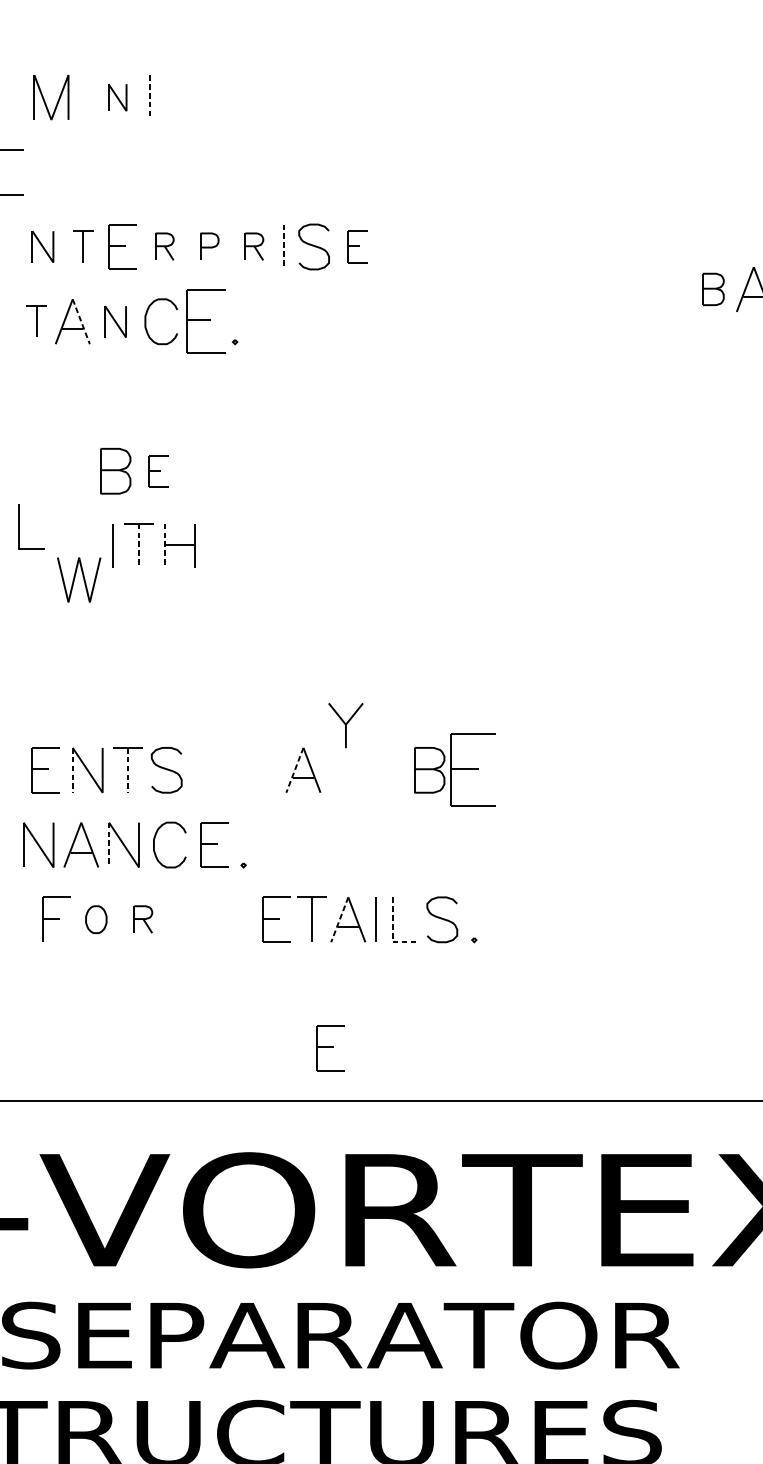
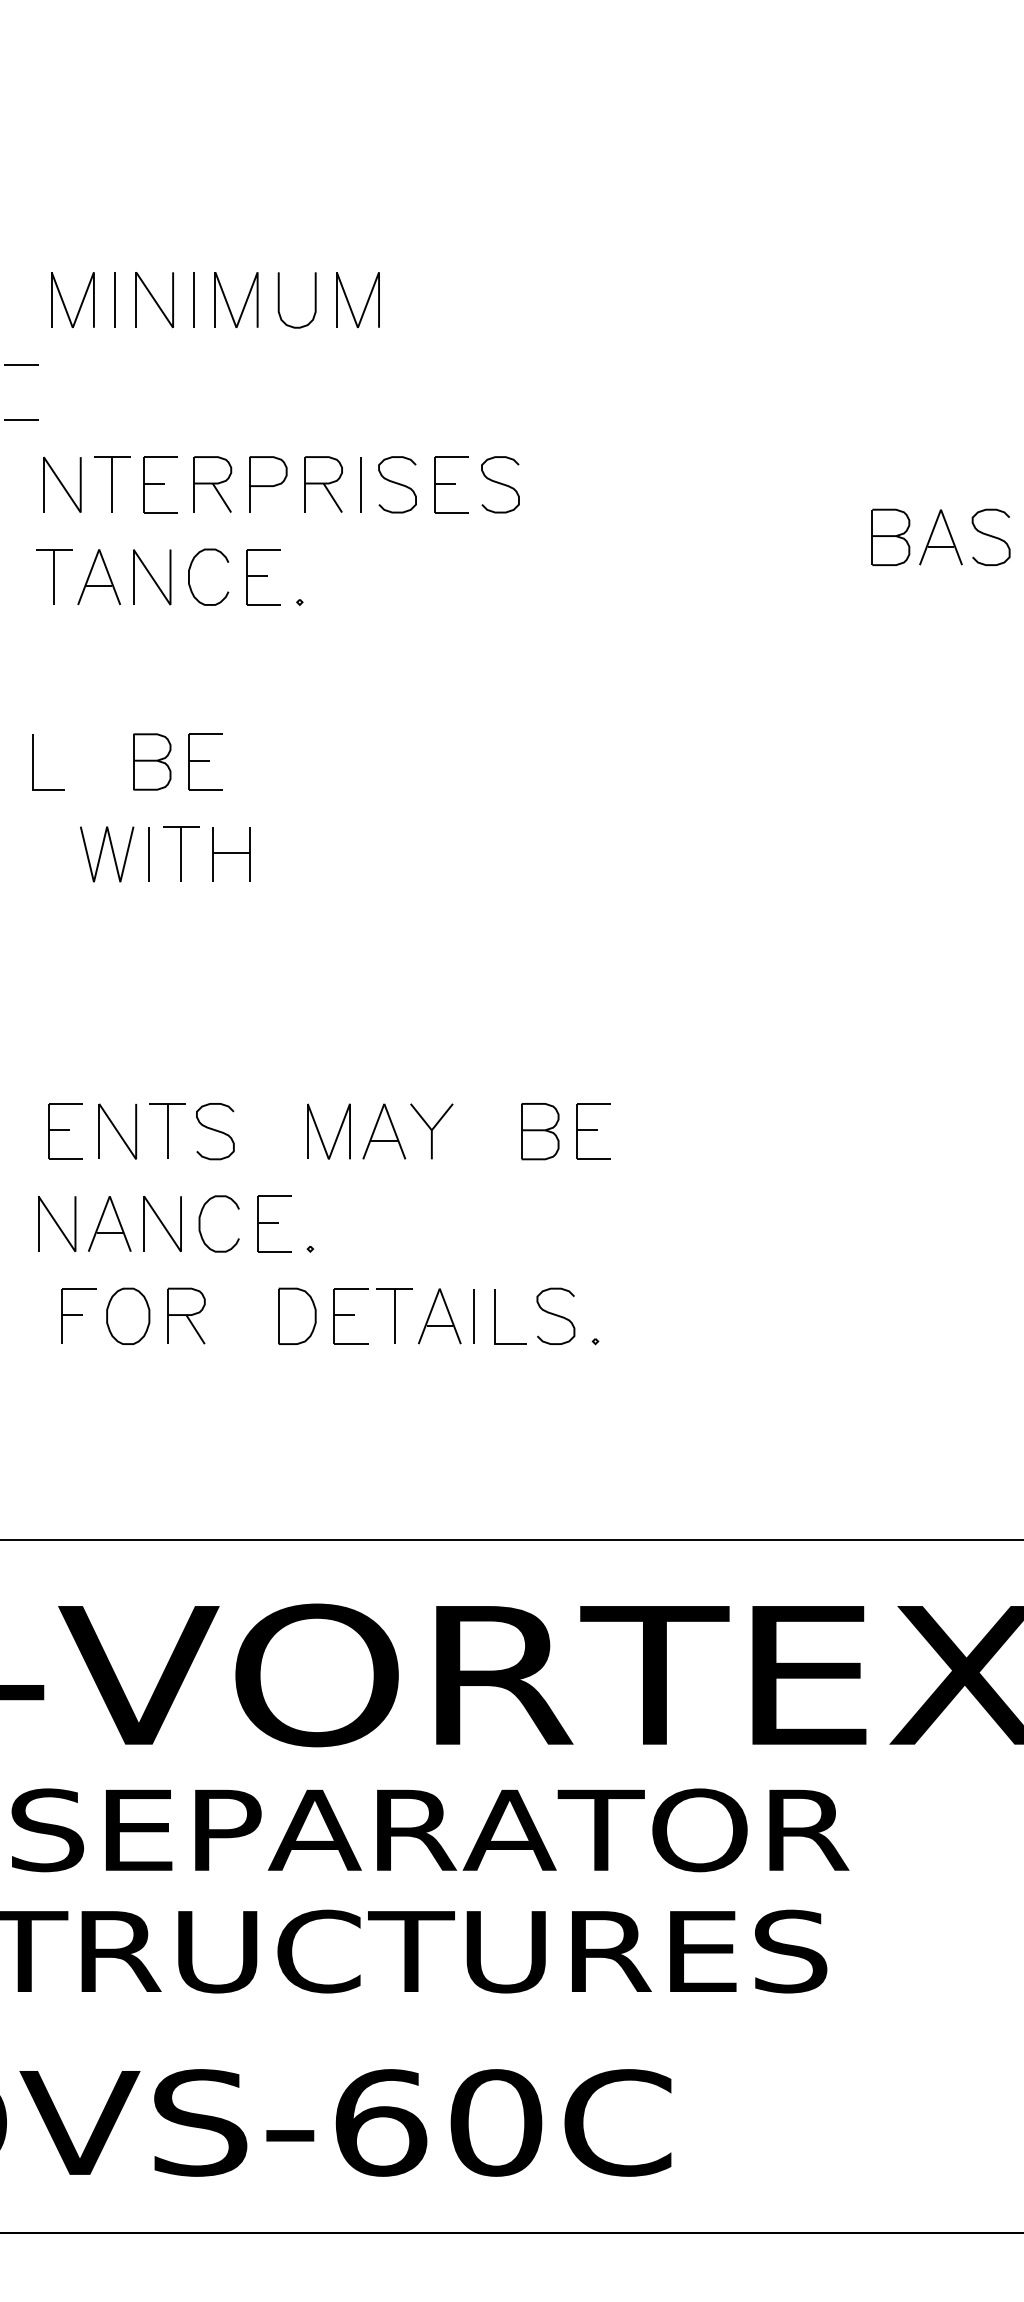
line: (85, 97) -> (114, 299), added
part: (117, 97) -> (154, 300), size x1.67
line: (149, 97) -> (194, 300), dashed -> solid
curve: (218, 97) -> (279, 300), added
part: (275, 99) -> (349, 302), added
part: (177, 100) -> (228, 303), added
part: (43, 246) -> (62, 484), size x1.43
part: (83, 246) -> (112, 484), size x1.43
part: (164, 246) -> (212, 484), size x1.67
part: (209, 246) -> (268, 484), size x1.67
part: (254, 246) -> (323, 484), size x1.67
line: (284, 246) -> (360, 484), dashed -> solid
part: (357, 246) -> (451, 484), size x1.43
curve: (397, 246) -> (500, 484), added
part: (712, 288) -> (890, 536), size x1.43
part: (36, 321) -> (54, 576), size x1.43
line: (81, 321) -> (109, 577), dashed -> solid
part: (115, 321) -> (152, 577), size x1.43
part: (205, 321) -> (263, 577), size x0.71
part: (158, 470) -> (205, 761), size x1.43
line: (19, 526) -> (33, 762), moved
line: (139, 546) -> (181, 854), dashed -> solid
line: (164, 546) -> (212, 854), dashed -> solid
line: (83, 580) -> (112, 854), moved
part: (345, 725) -> (431, 1131), moved
line: (72, 770) -> (99, 1131), dashed -> solid
line: (128, 770) -> (167, 1131), dashed -> solid
line: (294, 770) -> (373, 1131), dashed -> solid
part: (472, 770) -> (593, 1131), size x0.62
part: (251, 772) -> (320, 1134), added
line: (109, 845) -> (144, 1224), dashed -> solid
part: (96, 919) -> (128, 1315), size x1.67
part: (143, 919) -> (186, 1315), size x1.67
part: (233, 919) -> (297, 1315), added
line: (340, 919) -> (429, 1316), dashed -> solid
line: (393, 933) -> (495, 1333), dashed -> solid
part: (330, 1048) -> (417, 1475), removed

